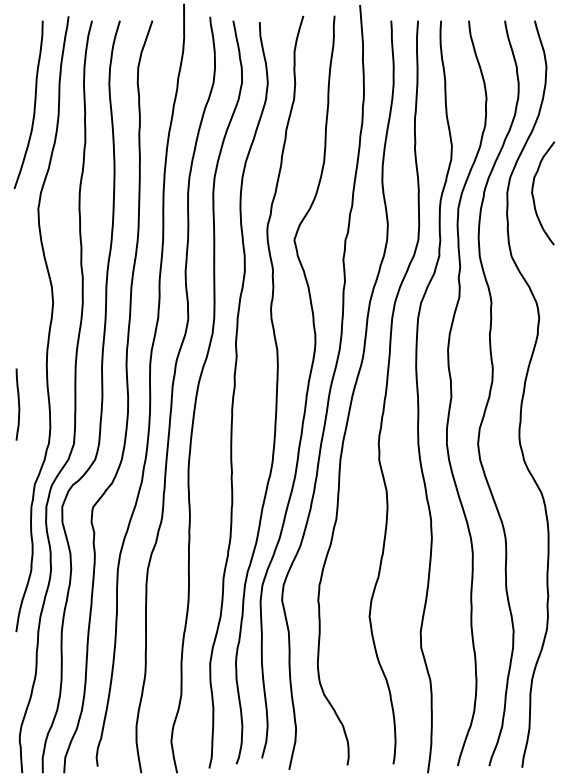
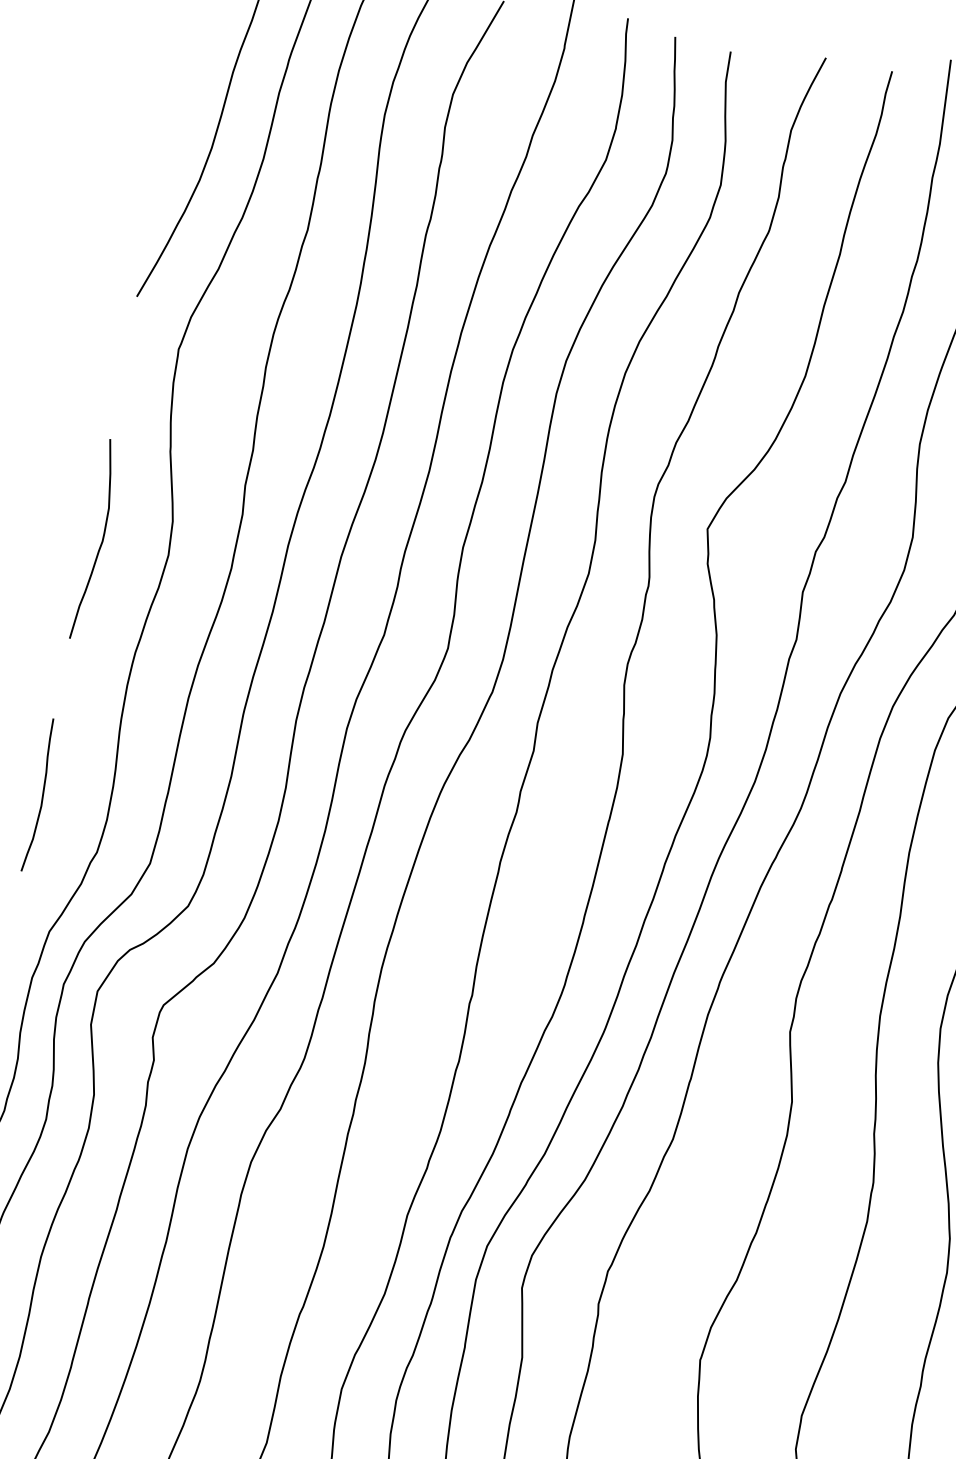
curve: (20, 304) -> (98, 544), added
curve: (18, 404) -> (41, 795), moved

